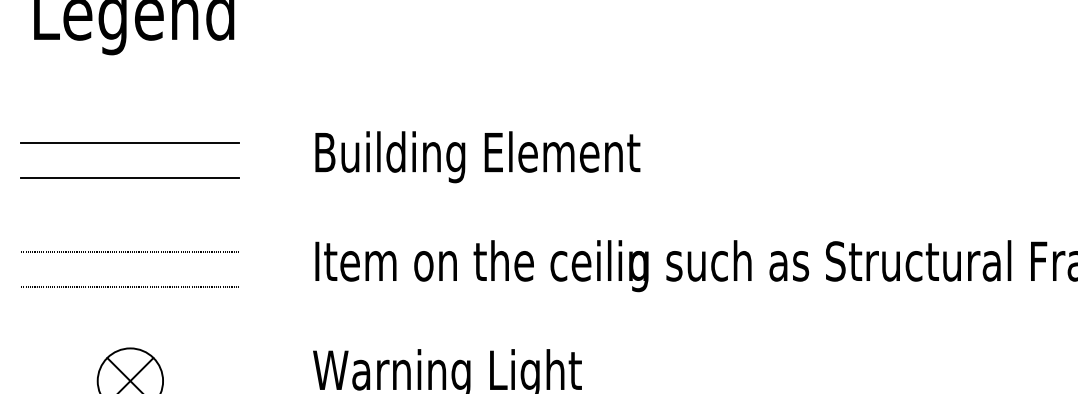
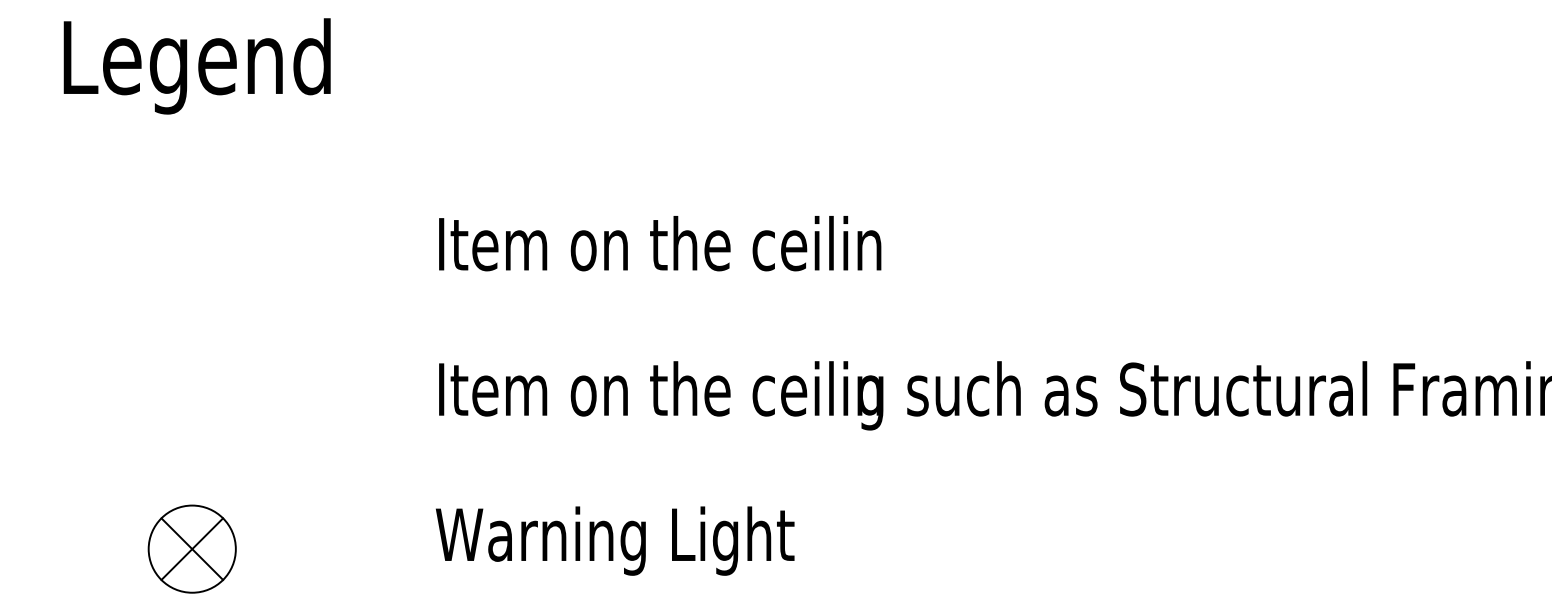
line: (129, 142) -> (191, 231), removed
text: (482, 157) -> (662, 250), Building Element -> Item on the ceilin
line: (129, 177) -> (191, 277), removed
line: (129, 251) -> (191, 376), removed
line: (129, 286) -> (191, 423), removed

